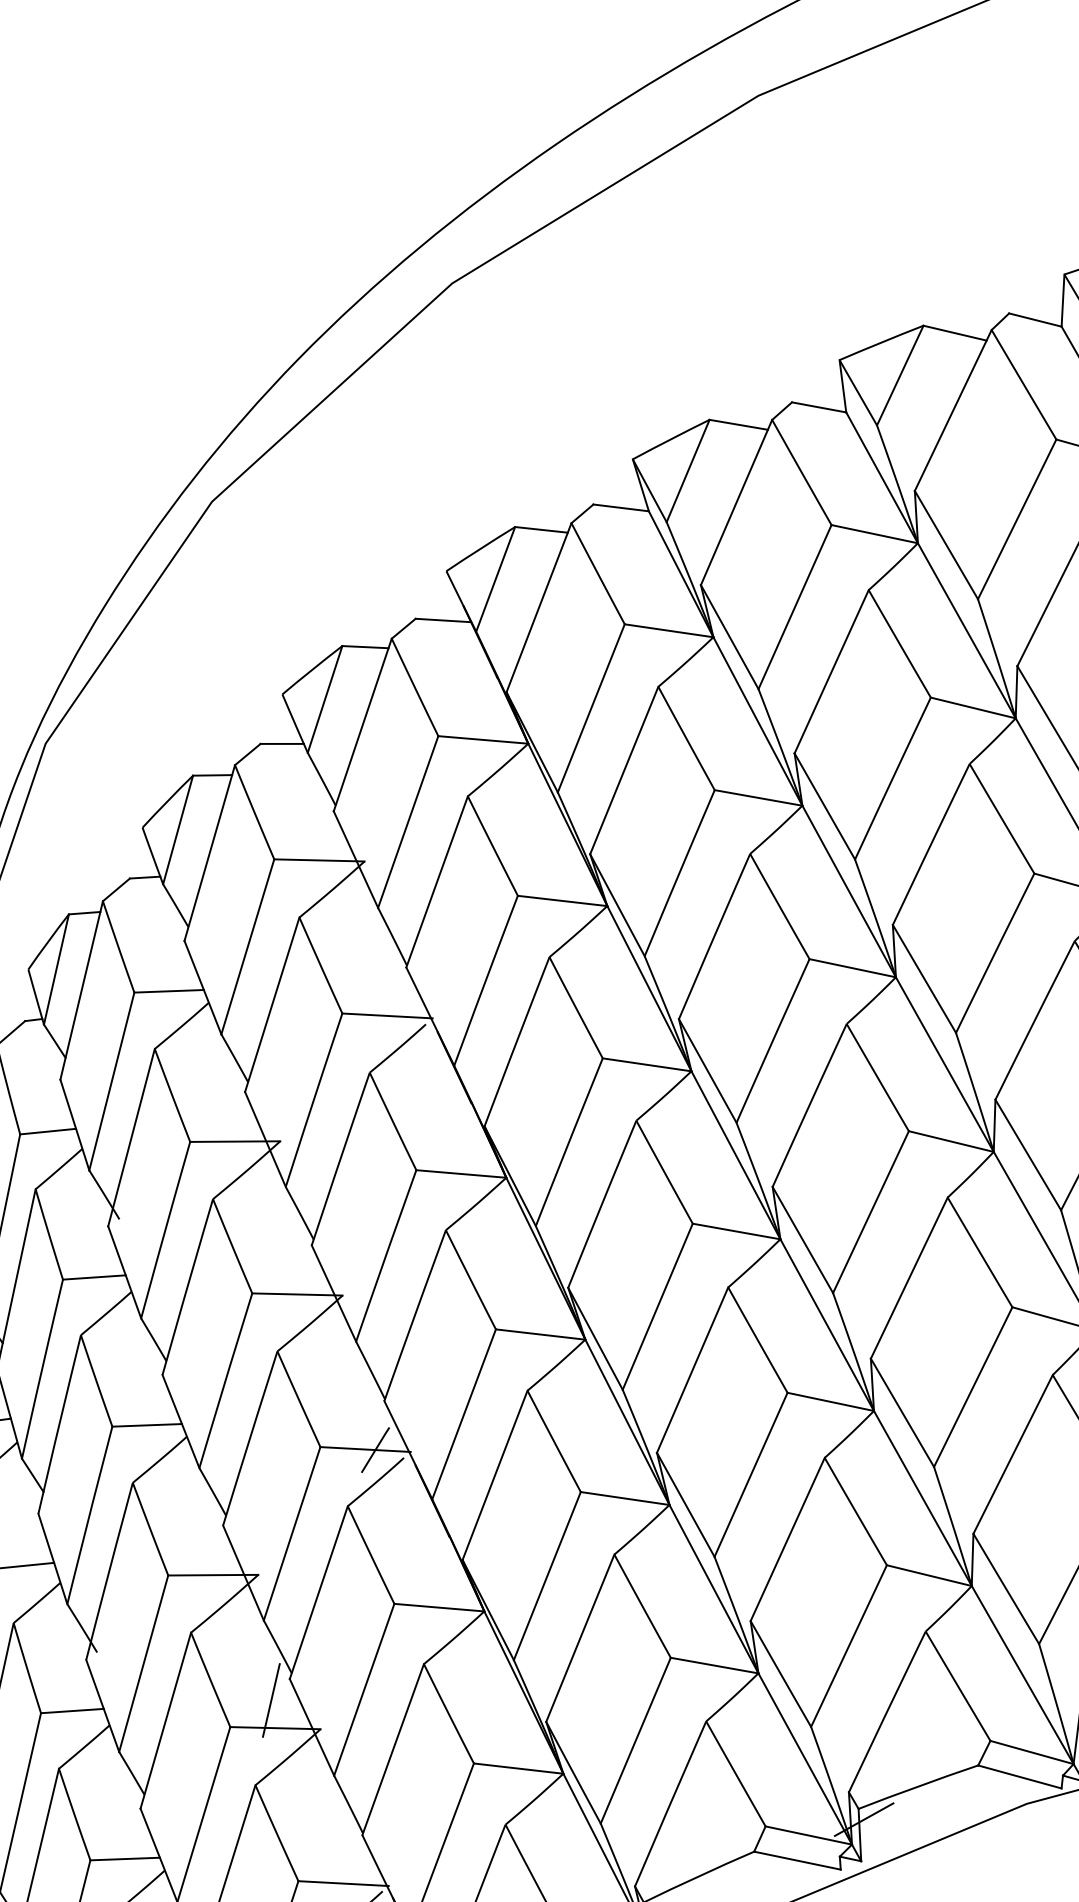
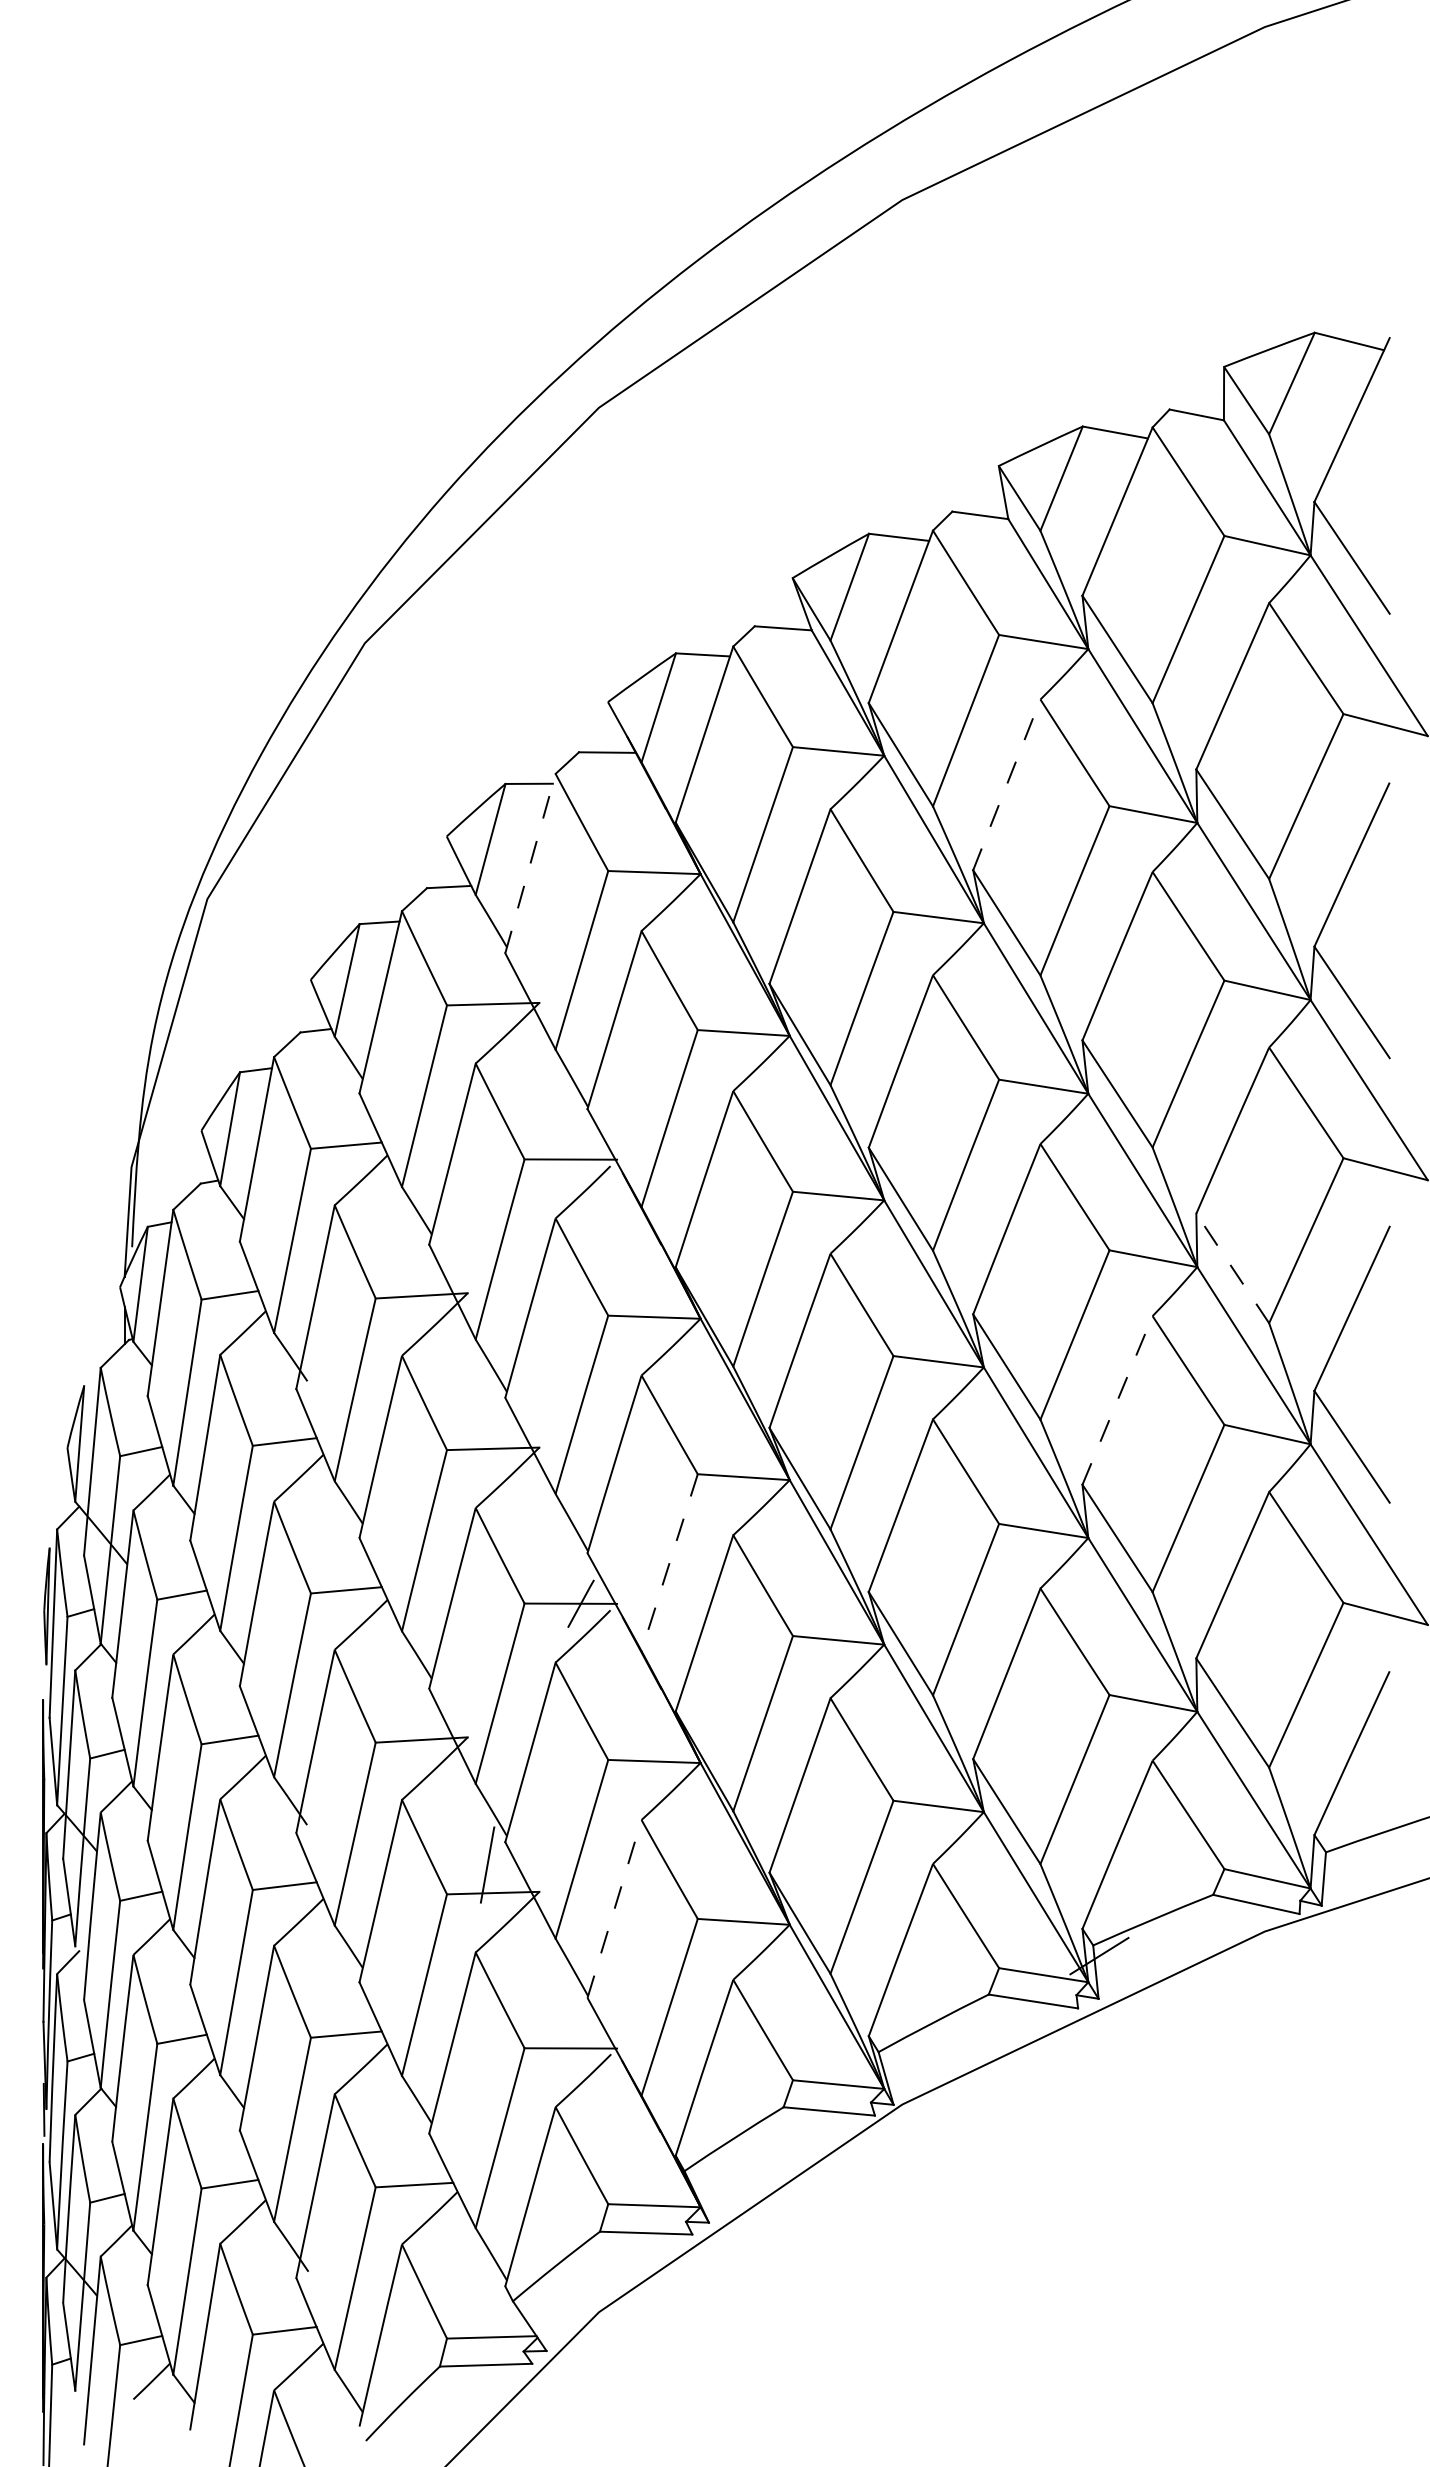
line: (831, 671) -> (1006, 784), solid -> dashed
line: (362, 724) -> (530, 863), solid -> dashed
line: (1028, 1155) -> (1232, 1268), solid -> dashed
line: (909, 1278) -> (1117, 1400), solid -> dashed
line: (463, 1414) -> (669, 1562), solid -> dashed
line: (393, 1749) -> (614, 1908), solid -> dashed

